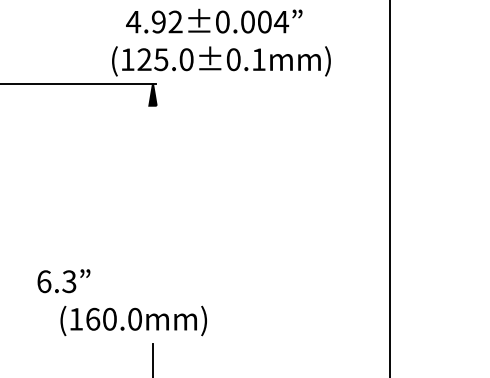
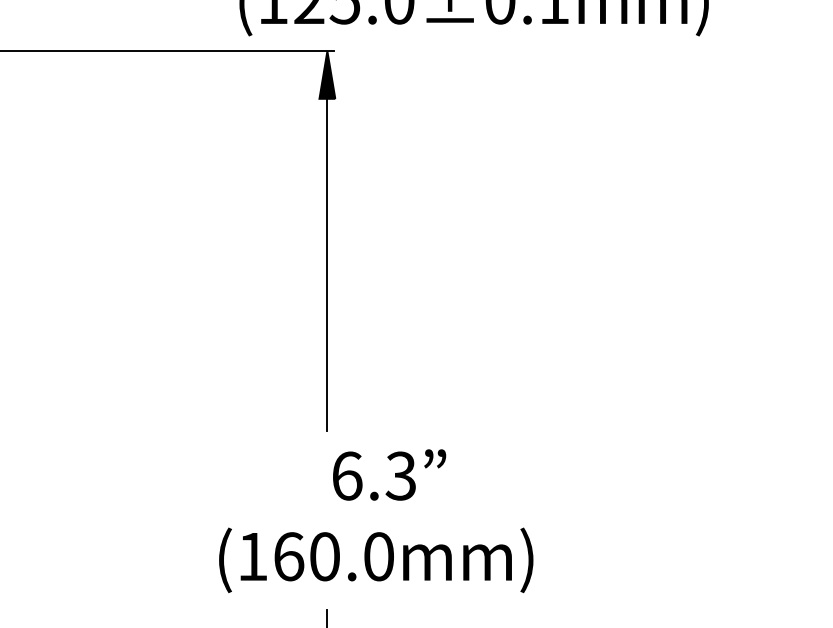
line: (153, 182) -> (328, 263), added
text: (63, 281) -> (388, 475), moved
text: (133, 320) -> (375, 559), moved

